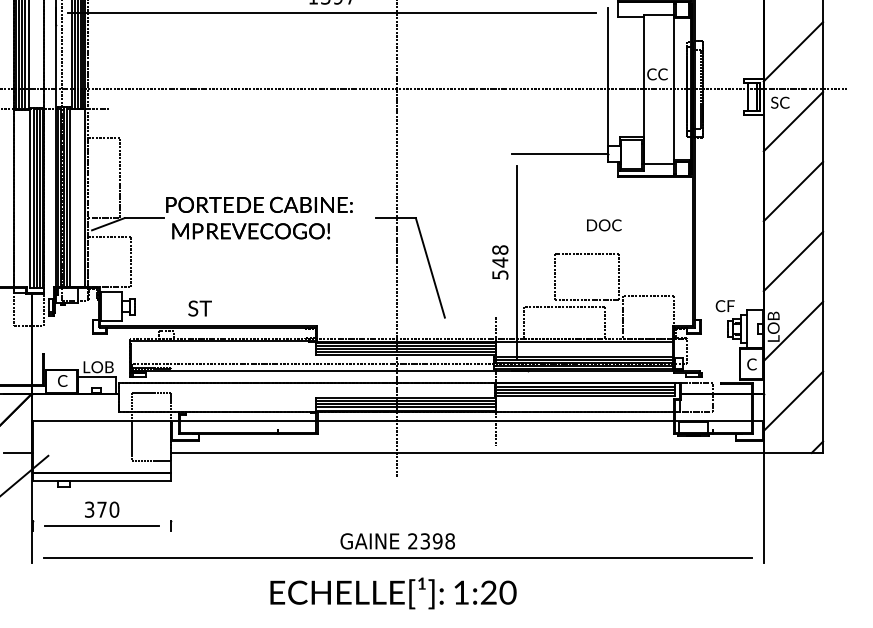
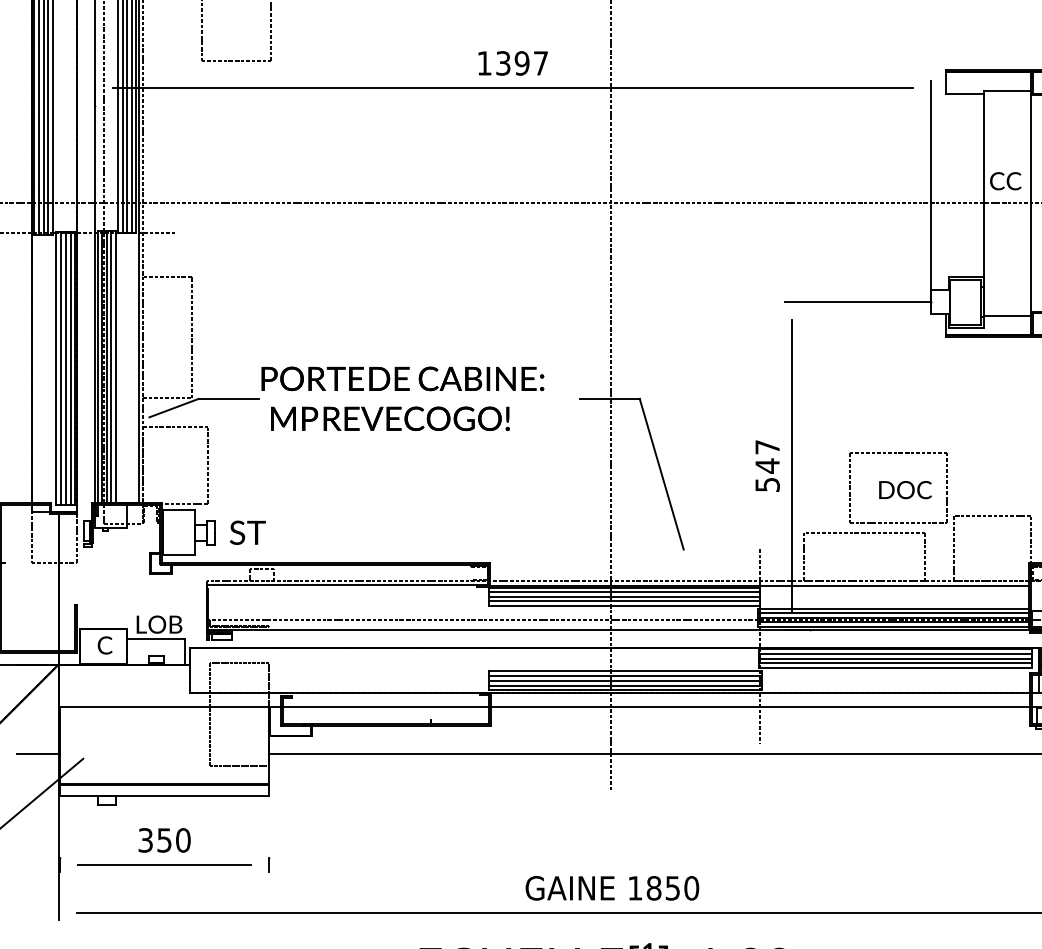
text: (604, 225) -> (905, 490), moved
text: (500, 249) -> (767, 446), 548 -> 547
text: (199, 308) -> (247, 532), moved
text: (101, 509) -> (163, 840), 370 -> 350
text: (431, 541) -> (663, 888), 2398 -> 1850

